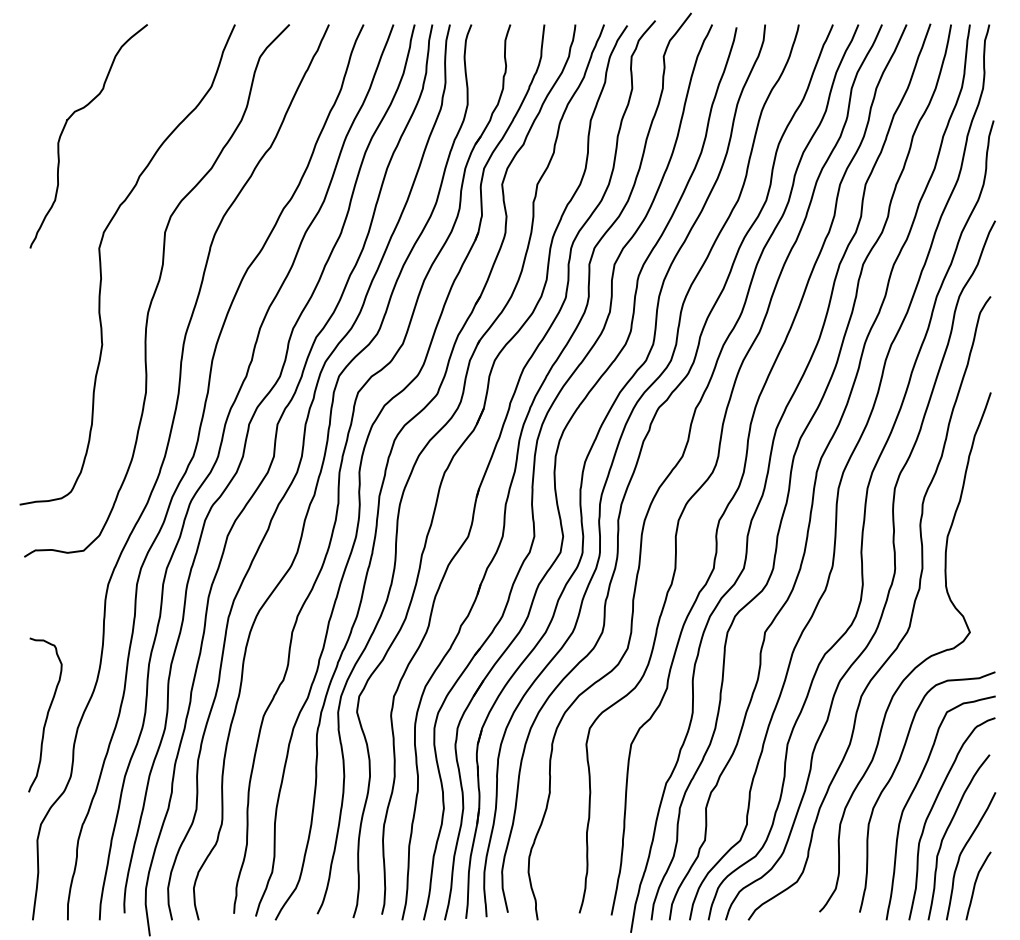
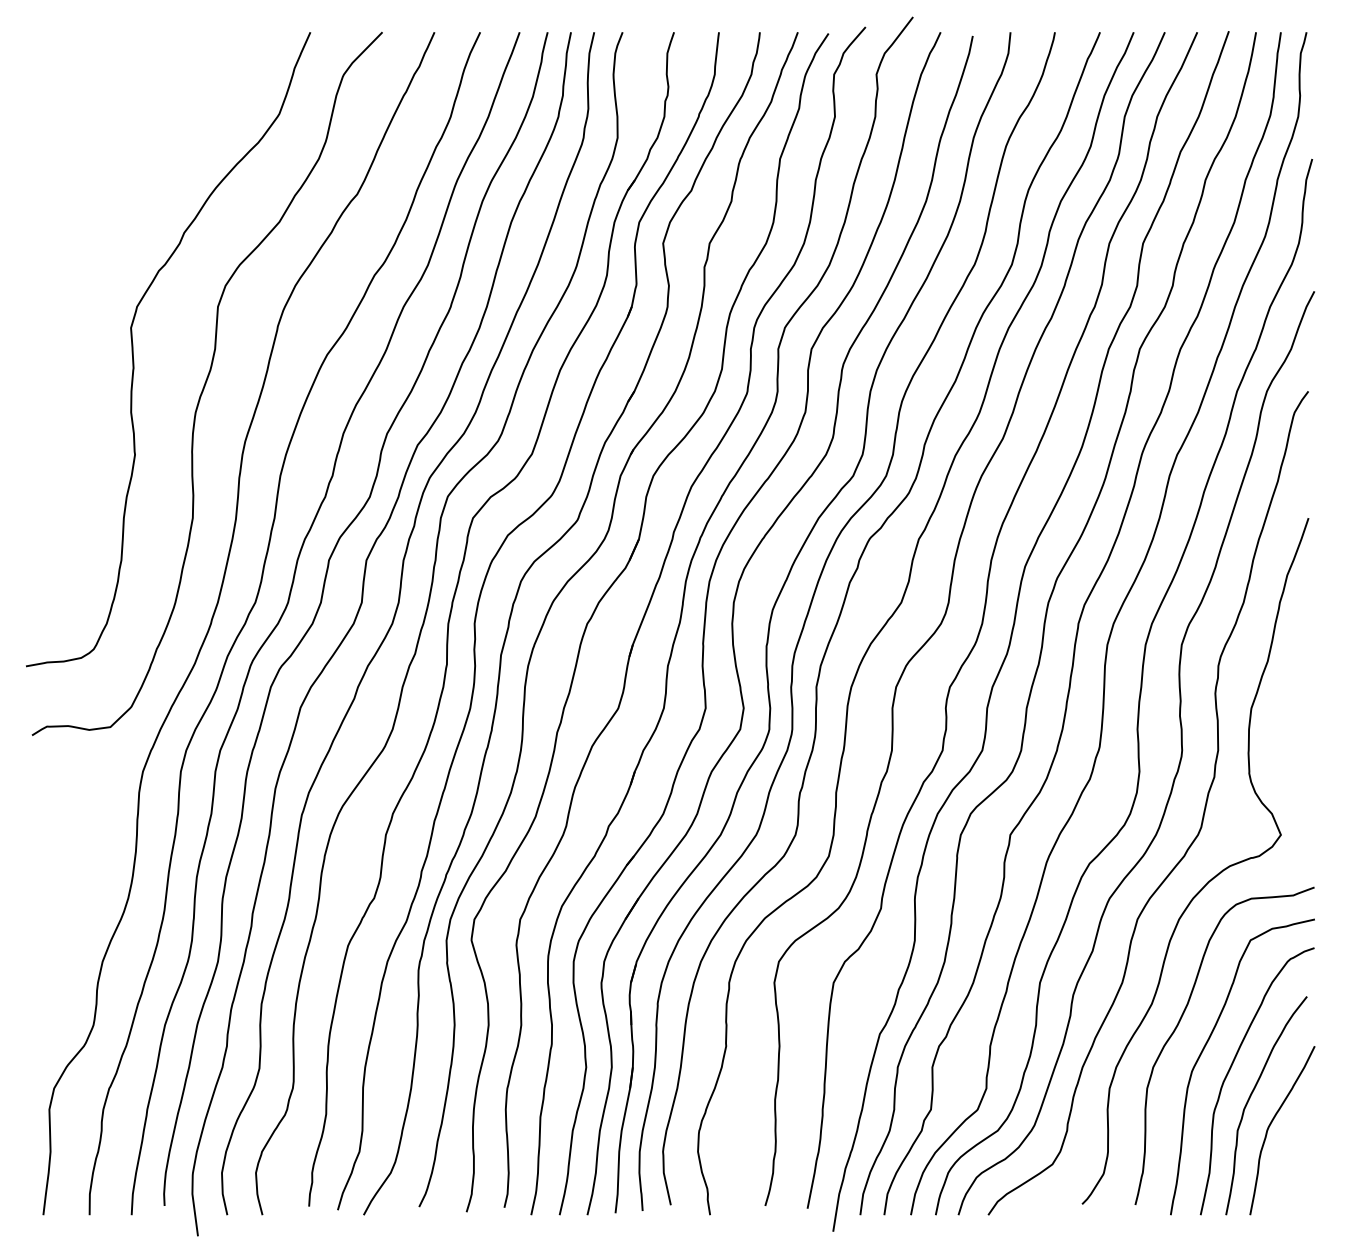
curve: (65, 127) -> (86, 168), removed
curve: (46, 714) -> (61, 943), removed
curve: (975, 885) -> (1288, 1169), removed

